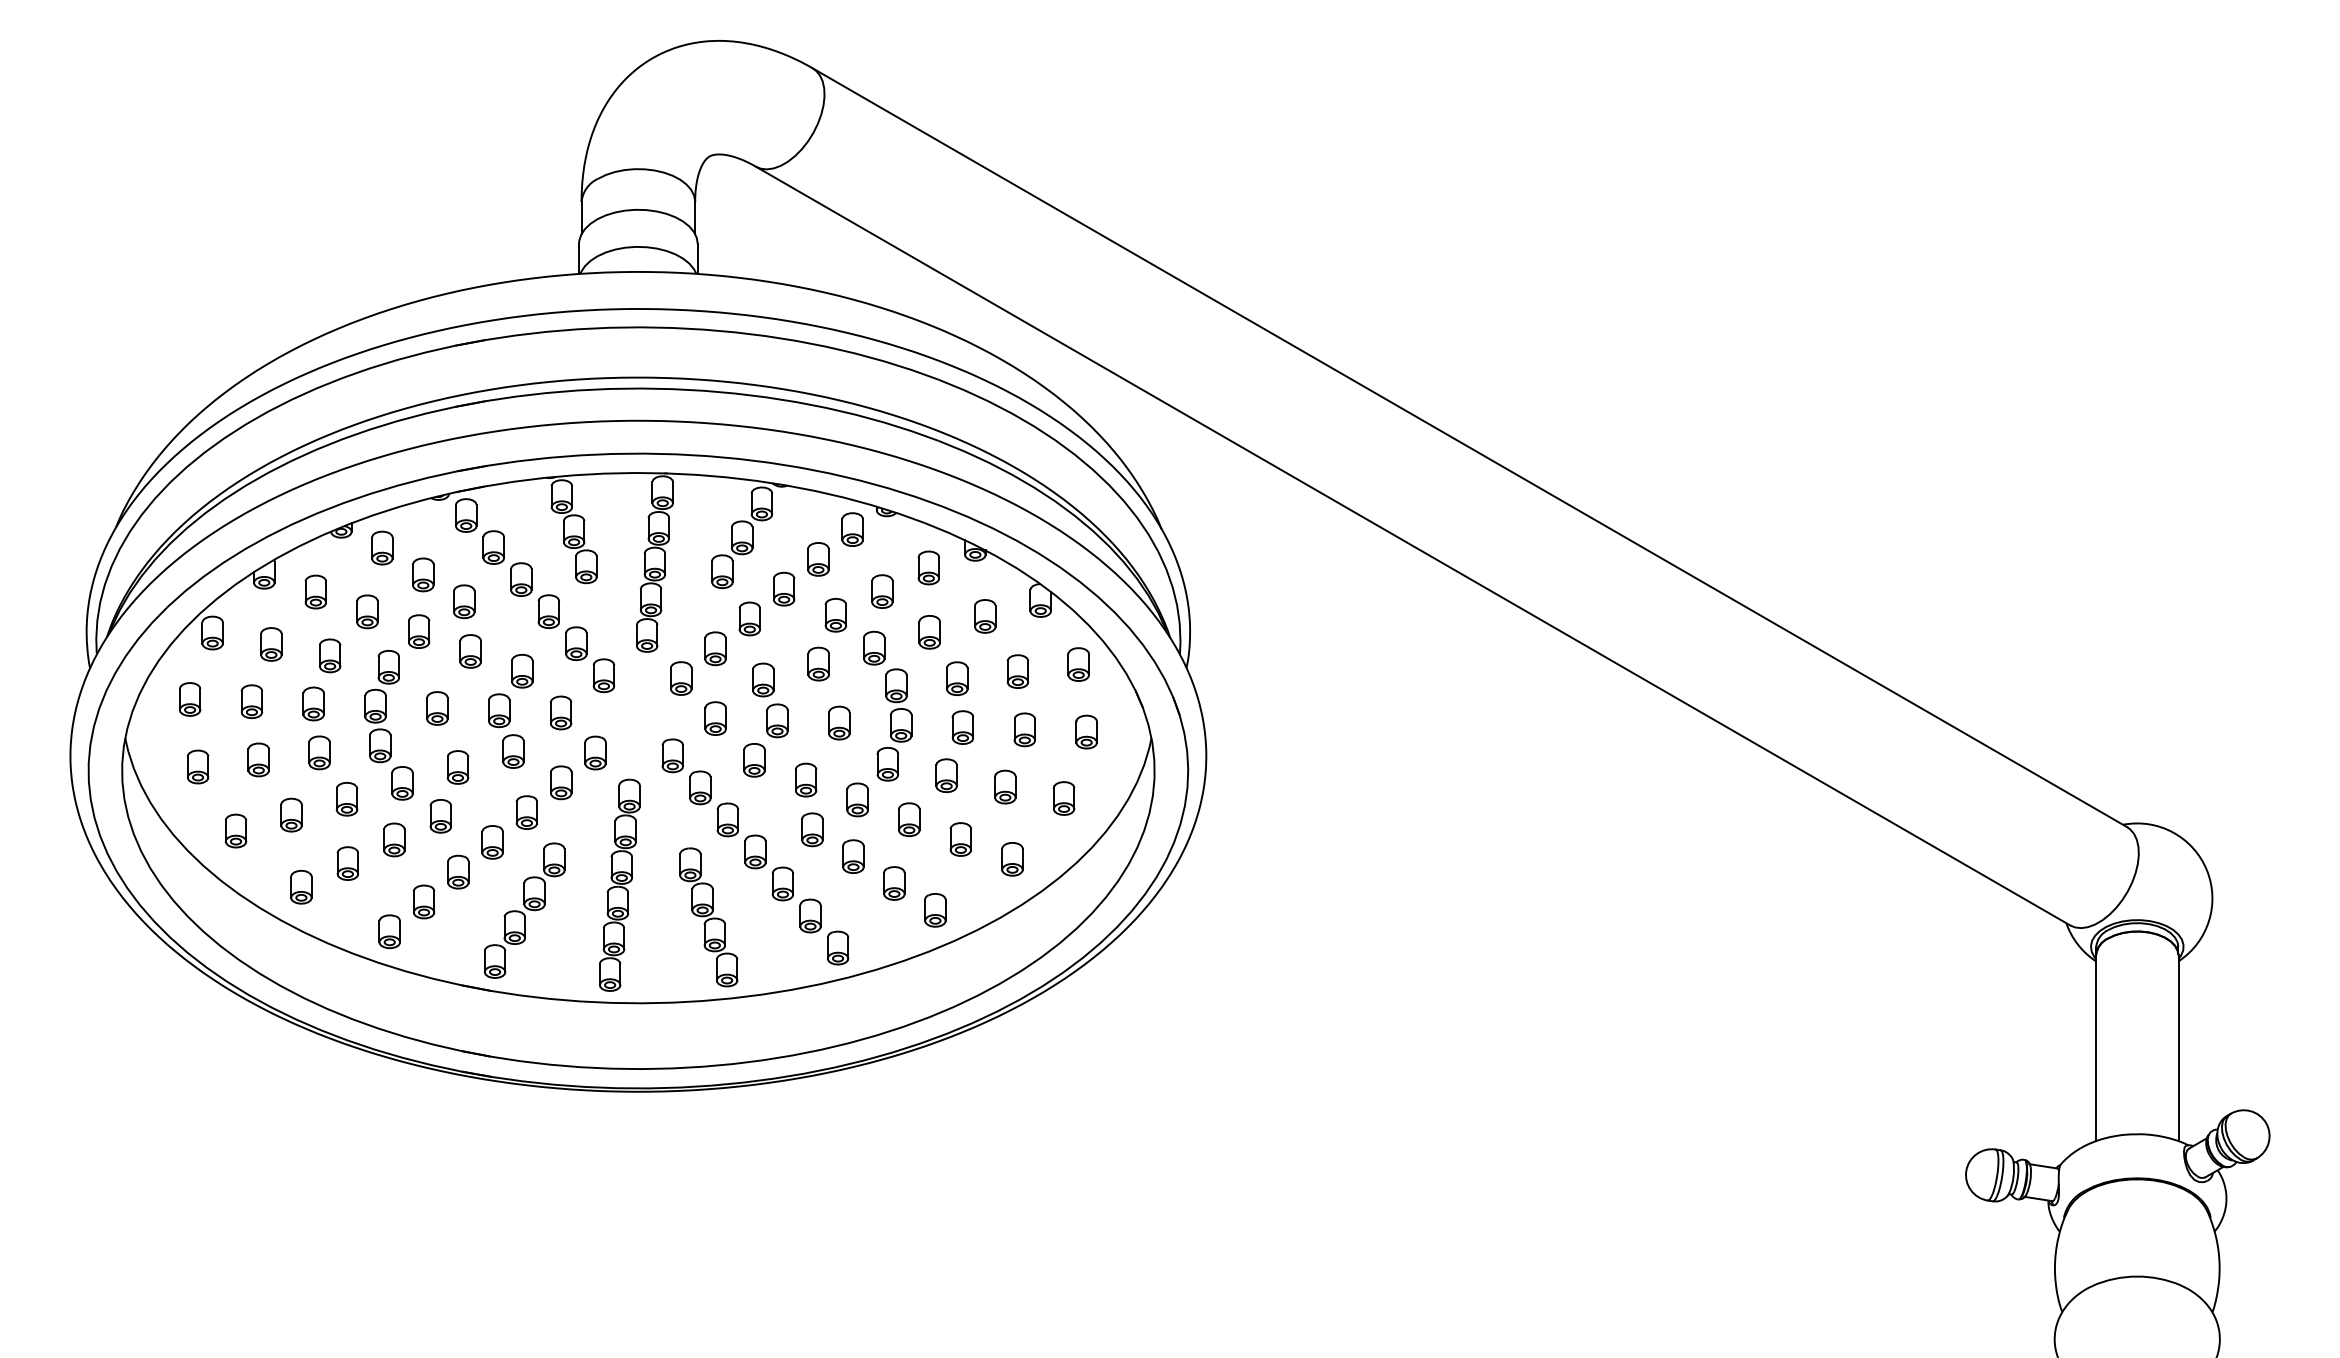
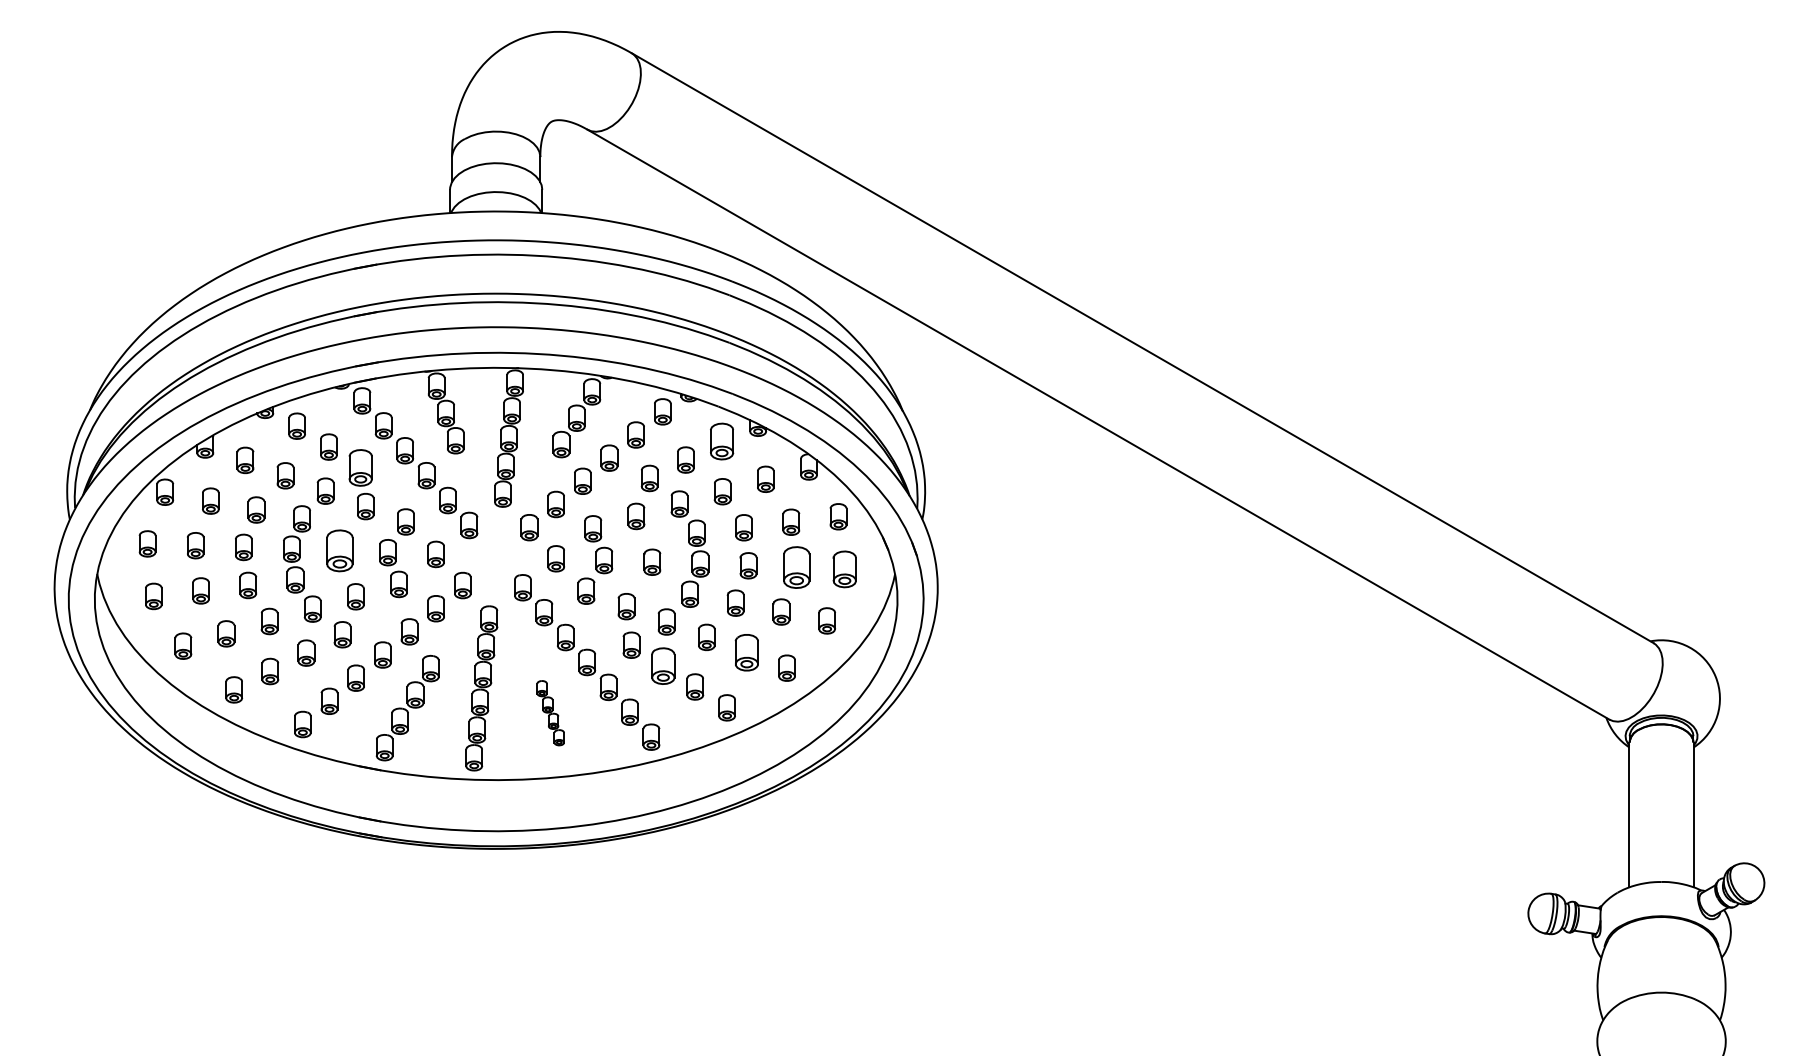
part: (928, 567) -> (721, 441), size x1.4
part: (463, 601) -> (360, 467), size x1.4
part: (436, 707) -> (339, 550), size x1.6
part: (1024, 729) -> (796, 567), size x1.6
part: (1086, 731) -> (844, 568), size x1.4
part: (960, 839) -> (746, 652), size x1.4
part: (853, 855) -> (663, 665), size x1.4
part: (708, 916) -> (550, 712), size x0.6

